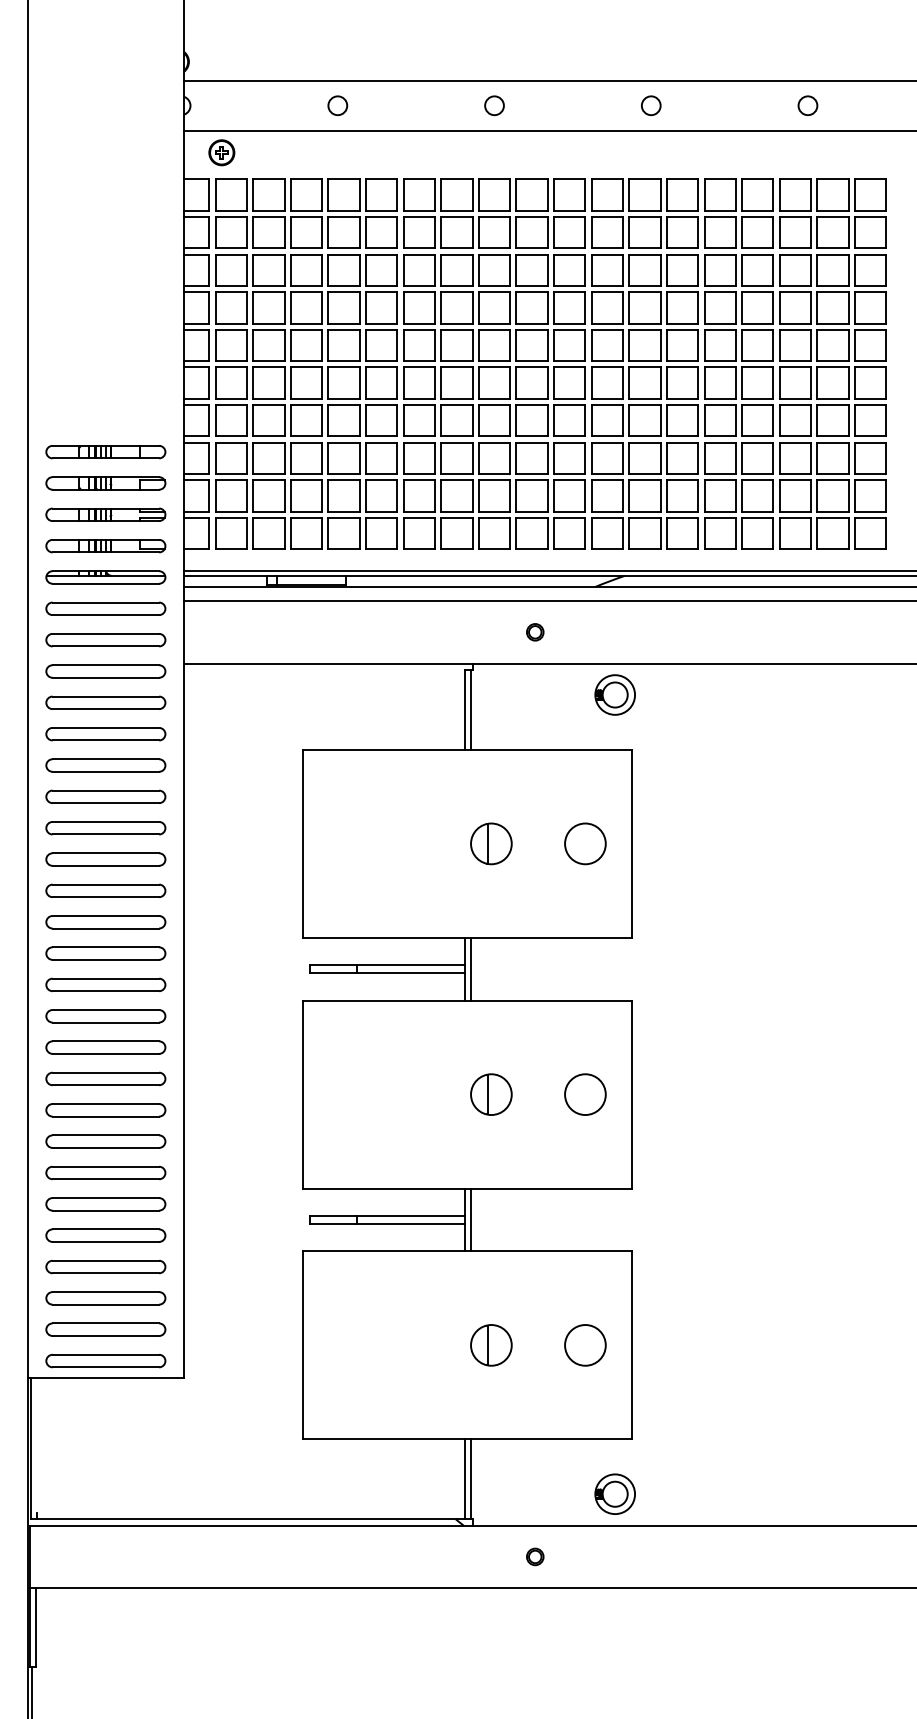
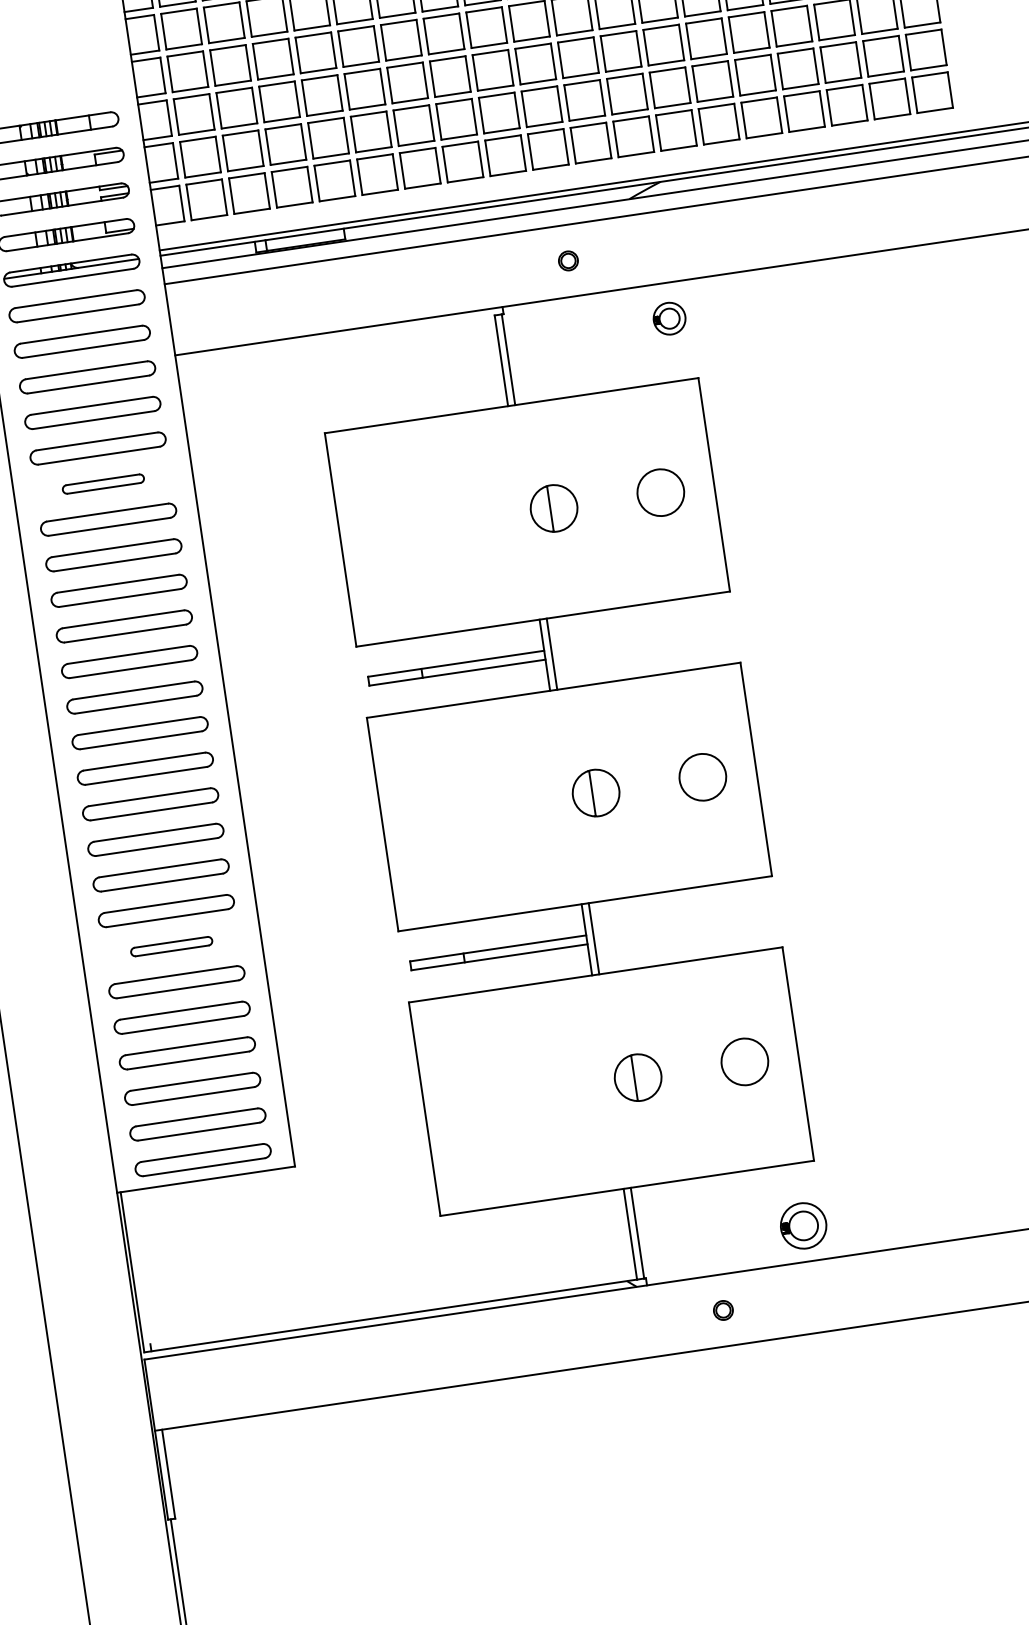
part: (614, 694) -> (668, 318), size x0.7
part: (105, 765) -> (102, 484), size x0.6
part: (105, 1172) -> (171, 946), size x0.6

